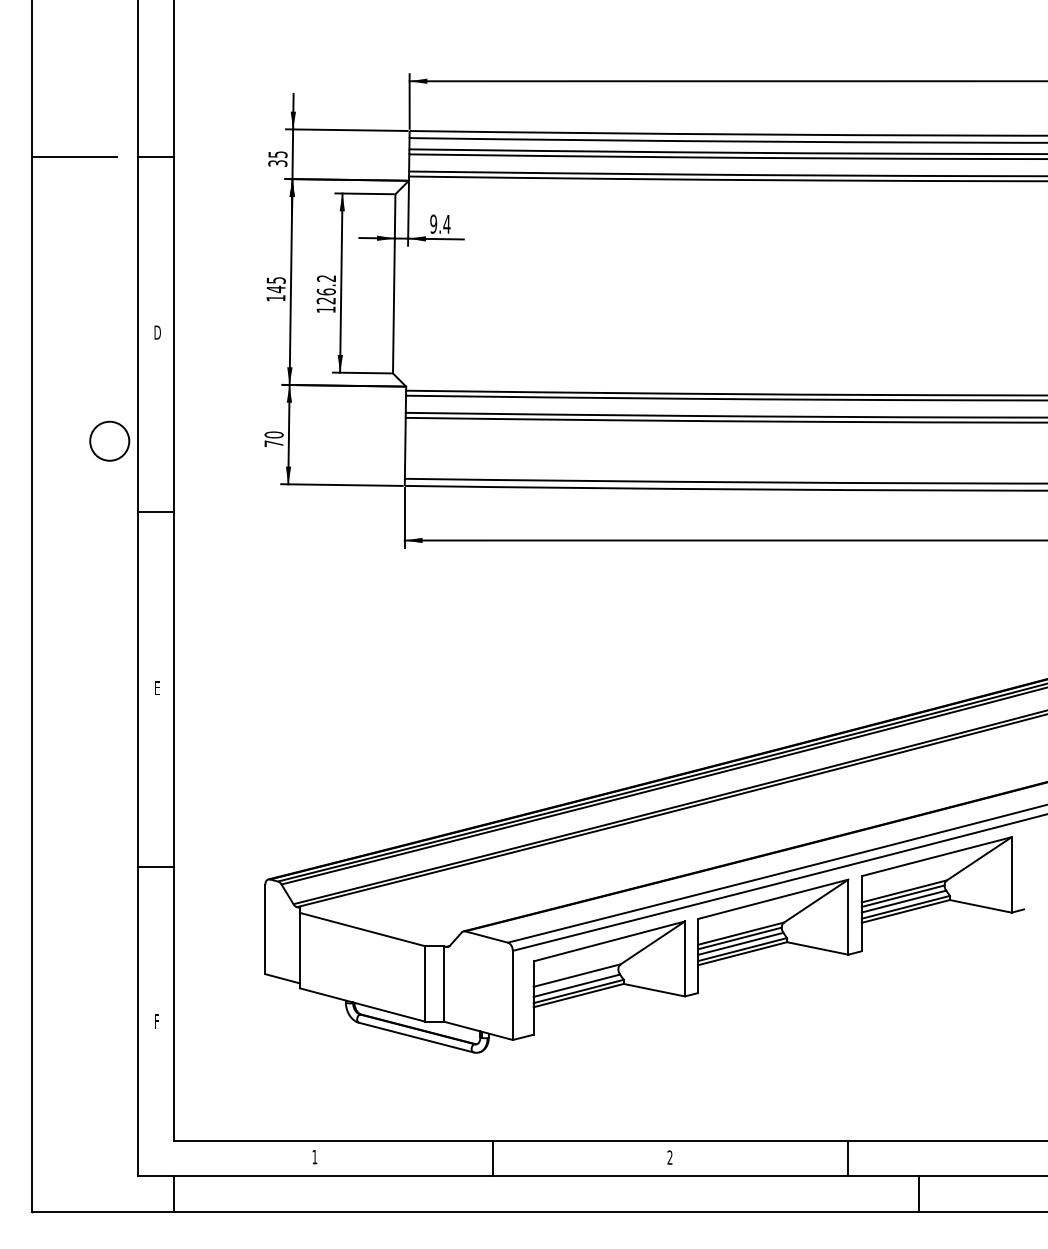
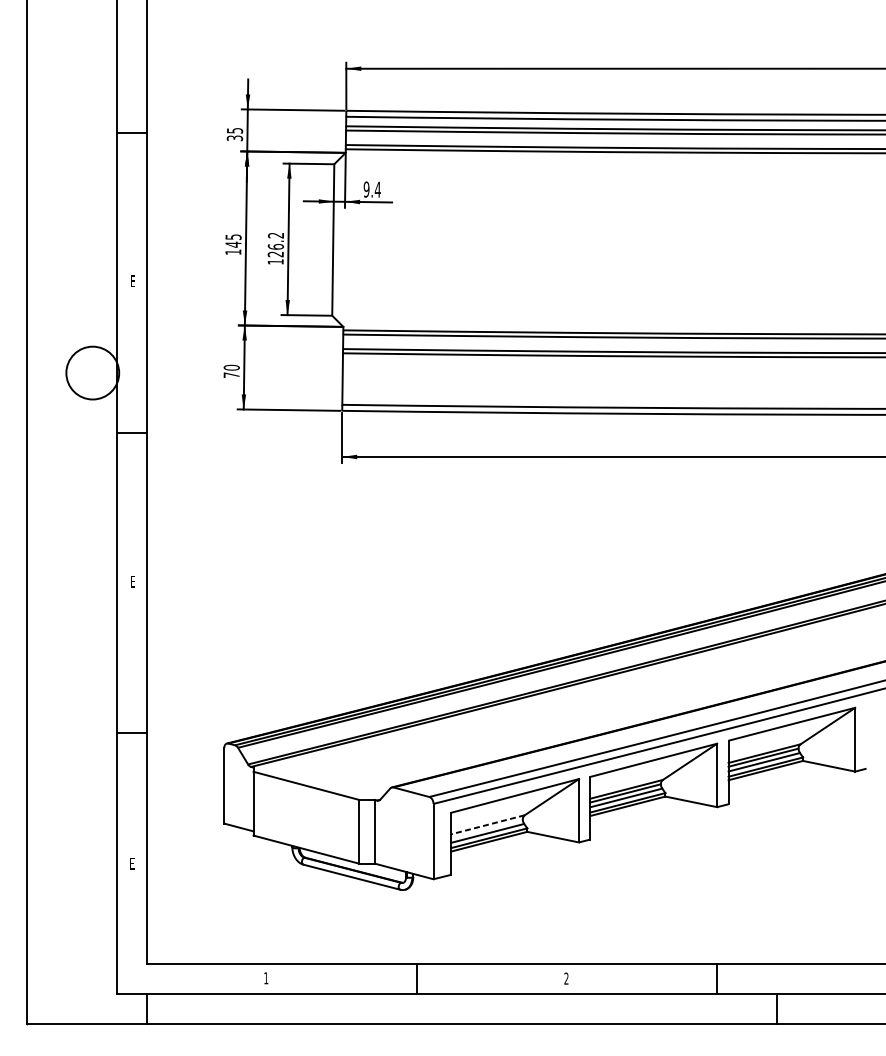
line: (73, 157) -> (62, 133), removed
text: (157, 332) -> (133, 281), D -> E
circle: (109, 440) -> (92, 372), size x1.6
line: (577, 975) -> (488, 824), solid -> dashed
text: (156, 1021) -> (132, 863), F -> E

